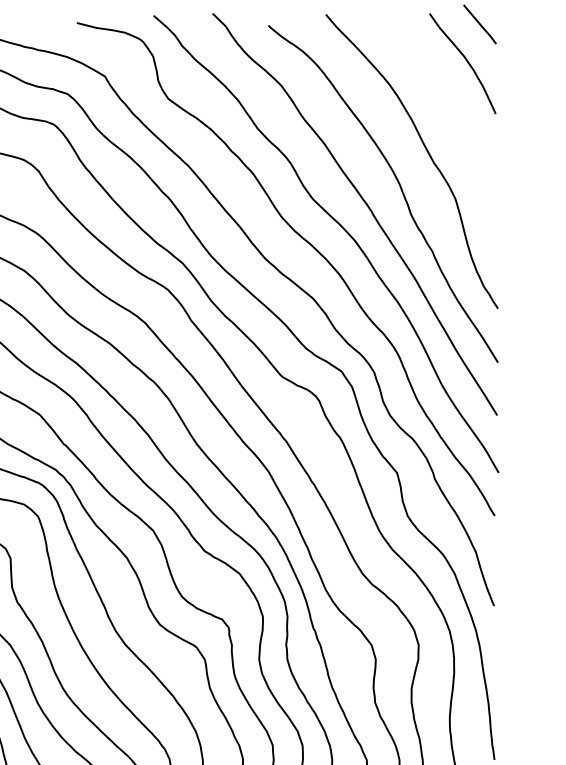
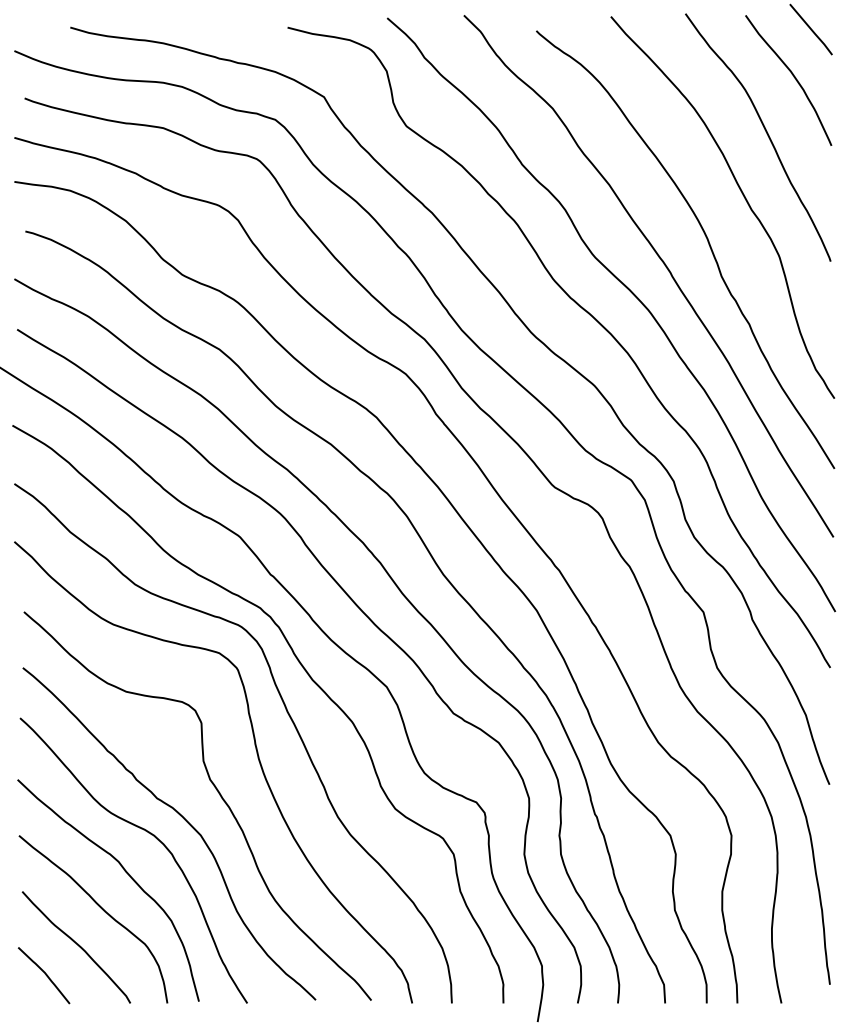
curve: (445, 105) -> (766, 134), added

